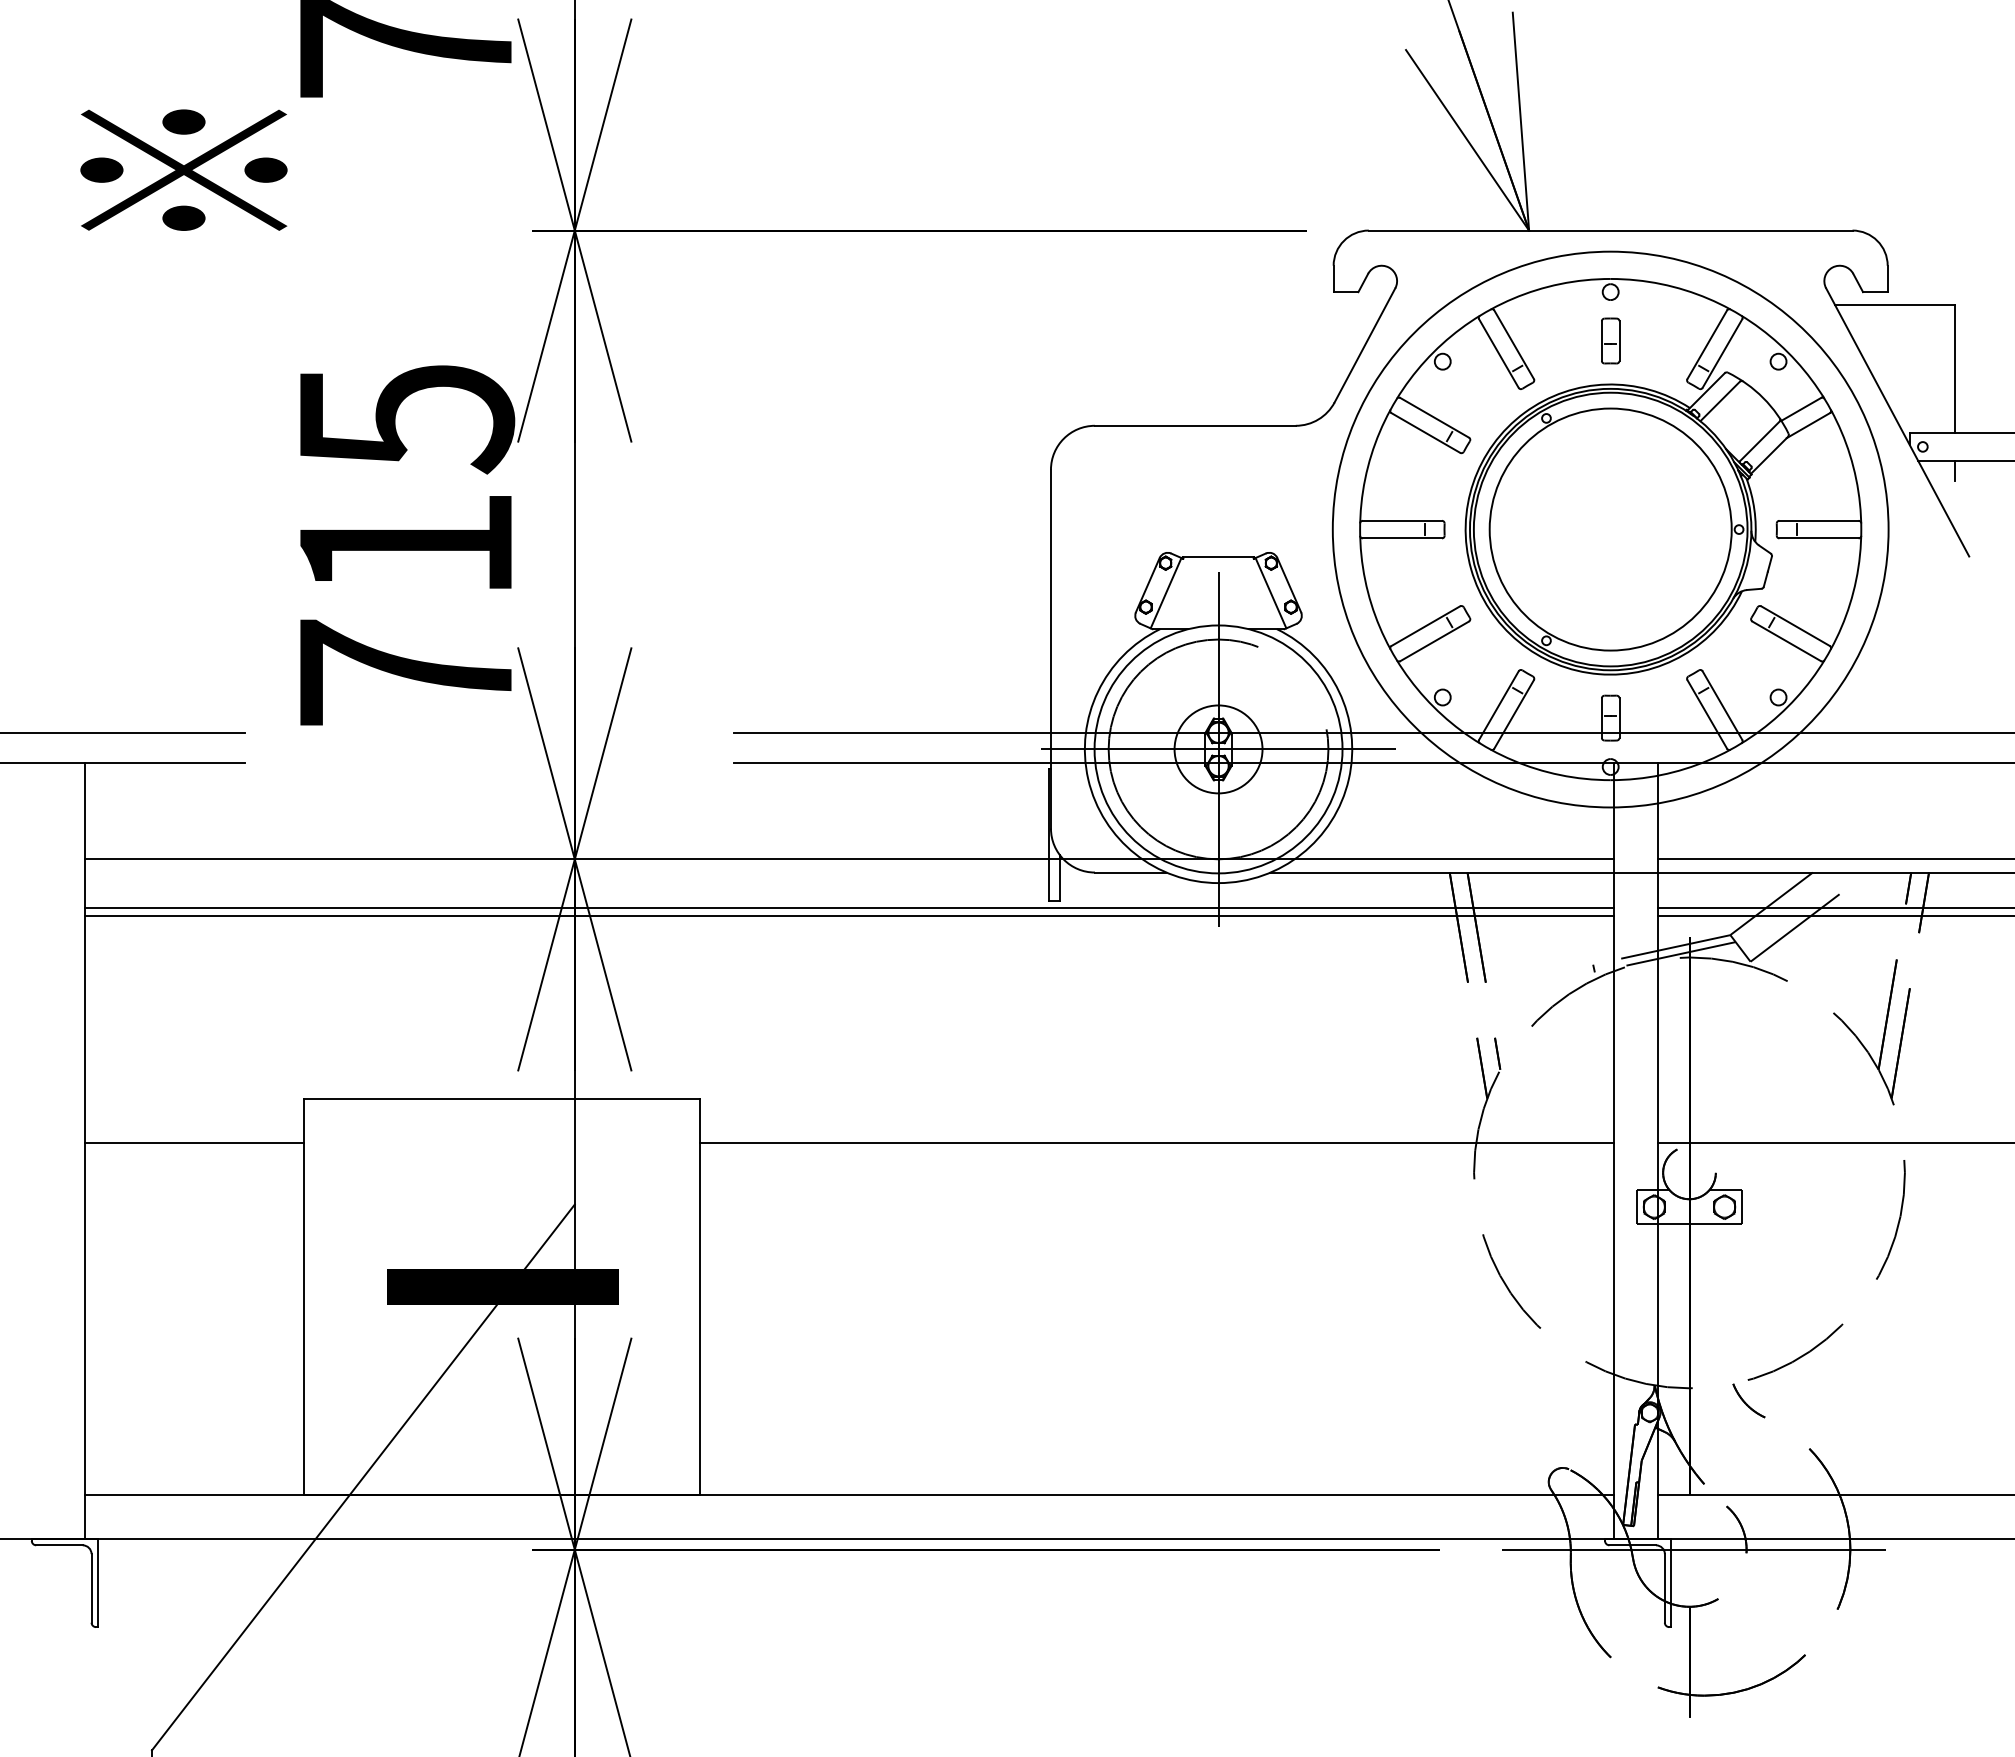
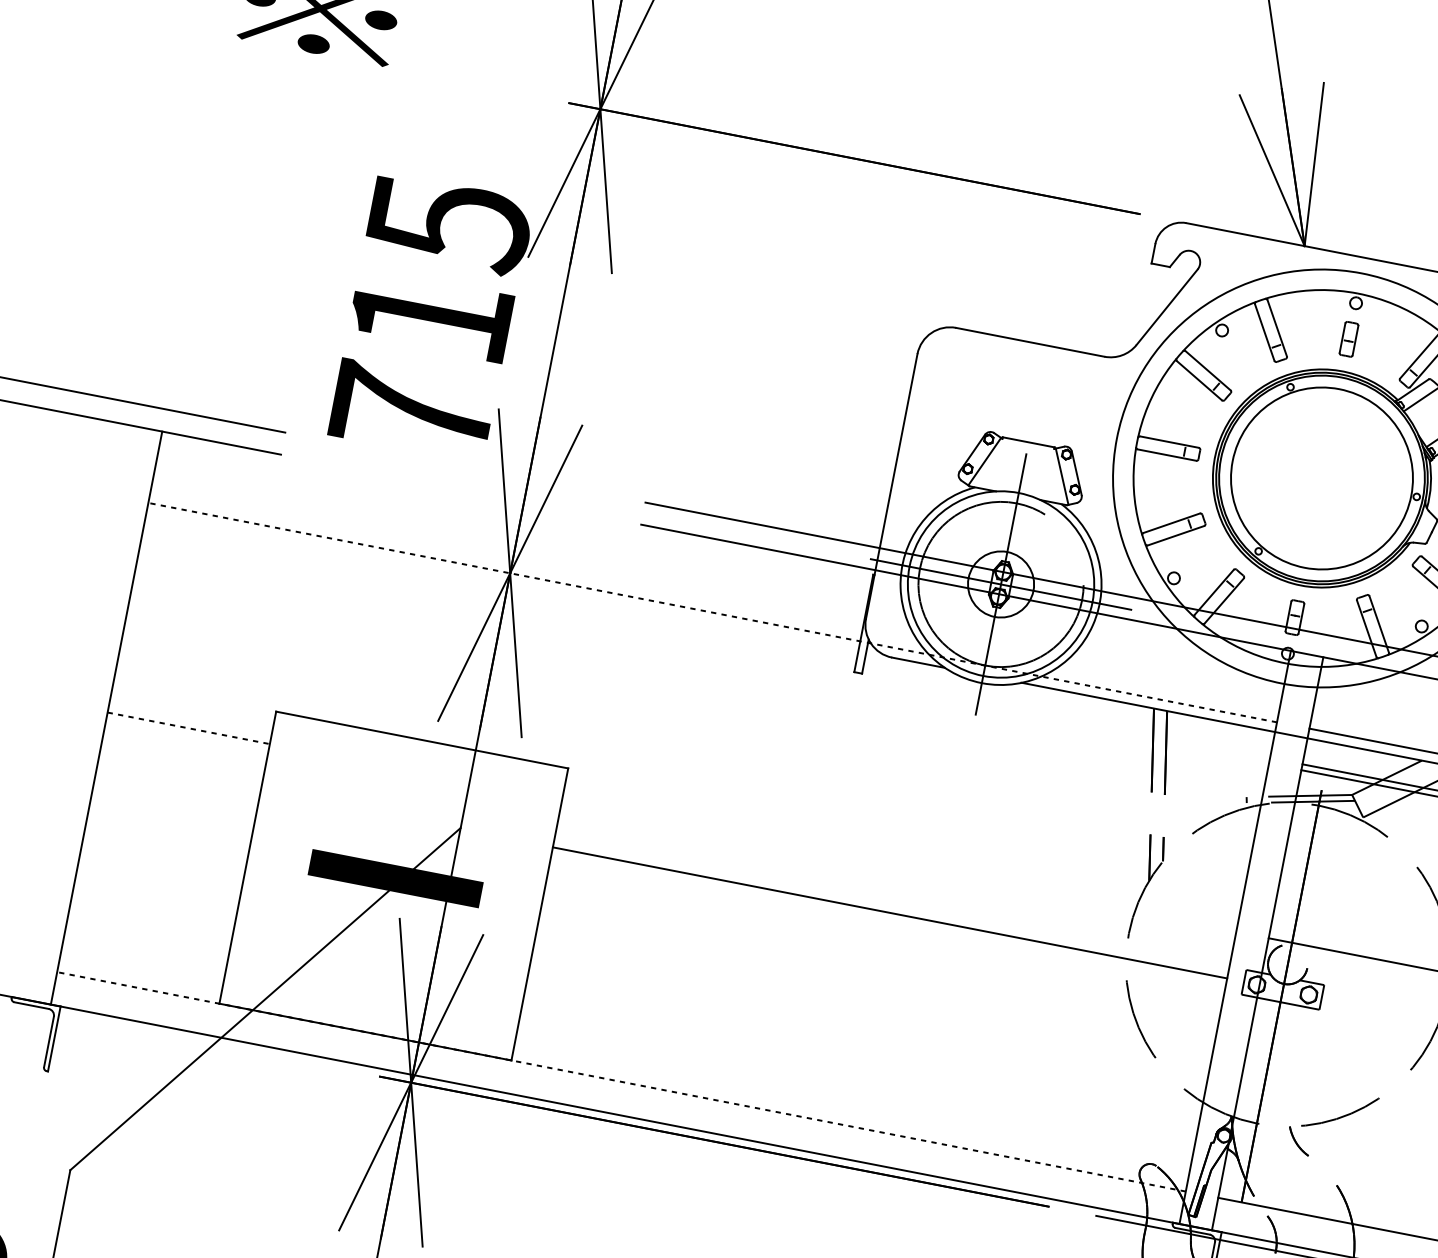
line: (849, 859) -> (712, 612), solid -> dashed
line: (848, 907) -> (705, 648), removed
line: (848, 915) -> (704, 653), removed
line: (194, 1143) -> (188, 728), solid -> dashed
line: (1156, 1143) -> (889, 912), moved
line: (849, 1495) -> (621, 1082), solid -> dashed

